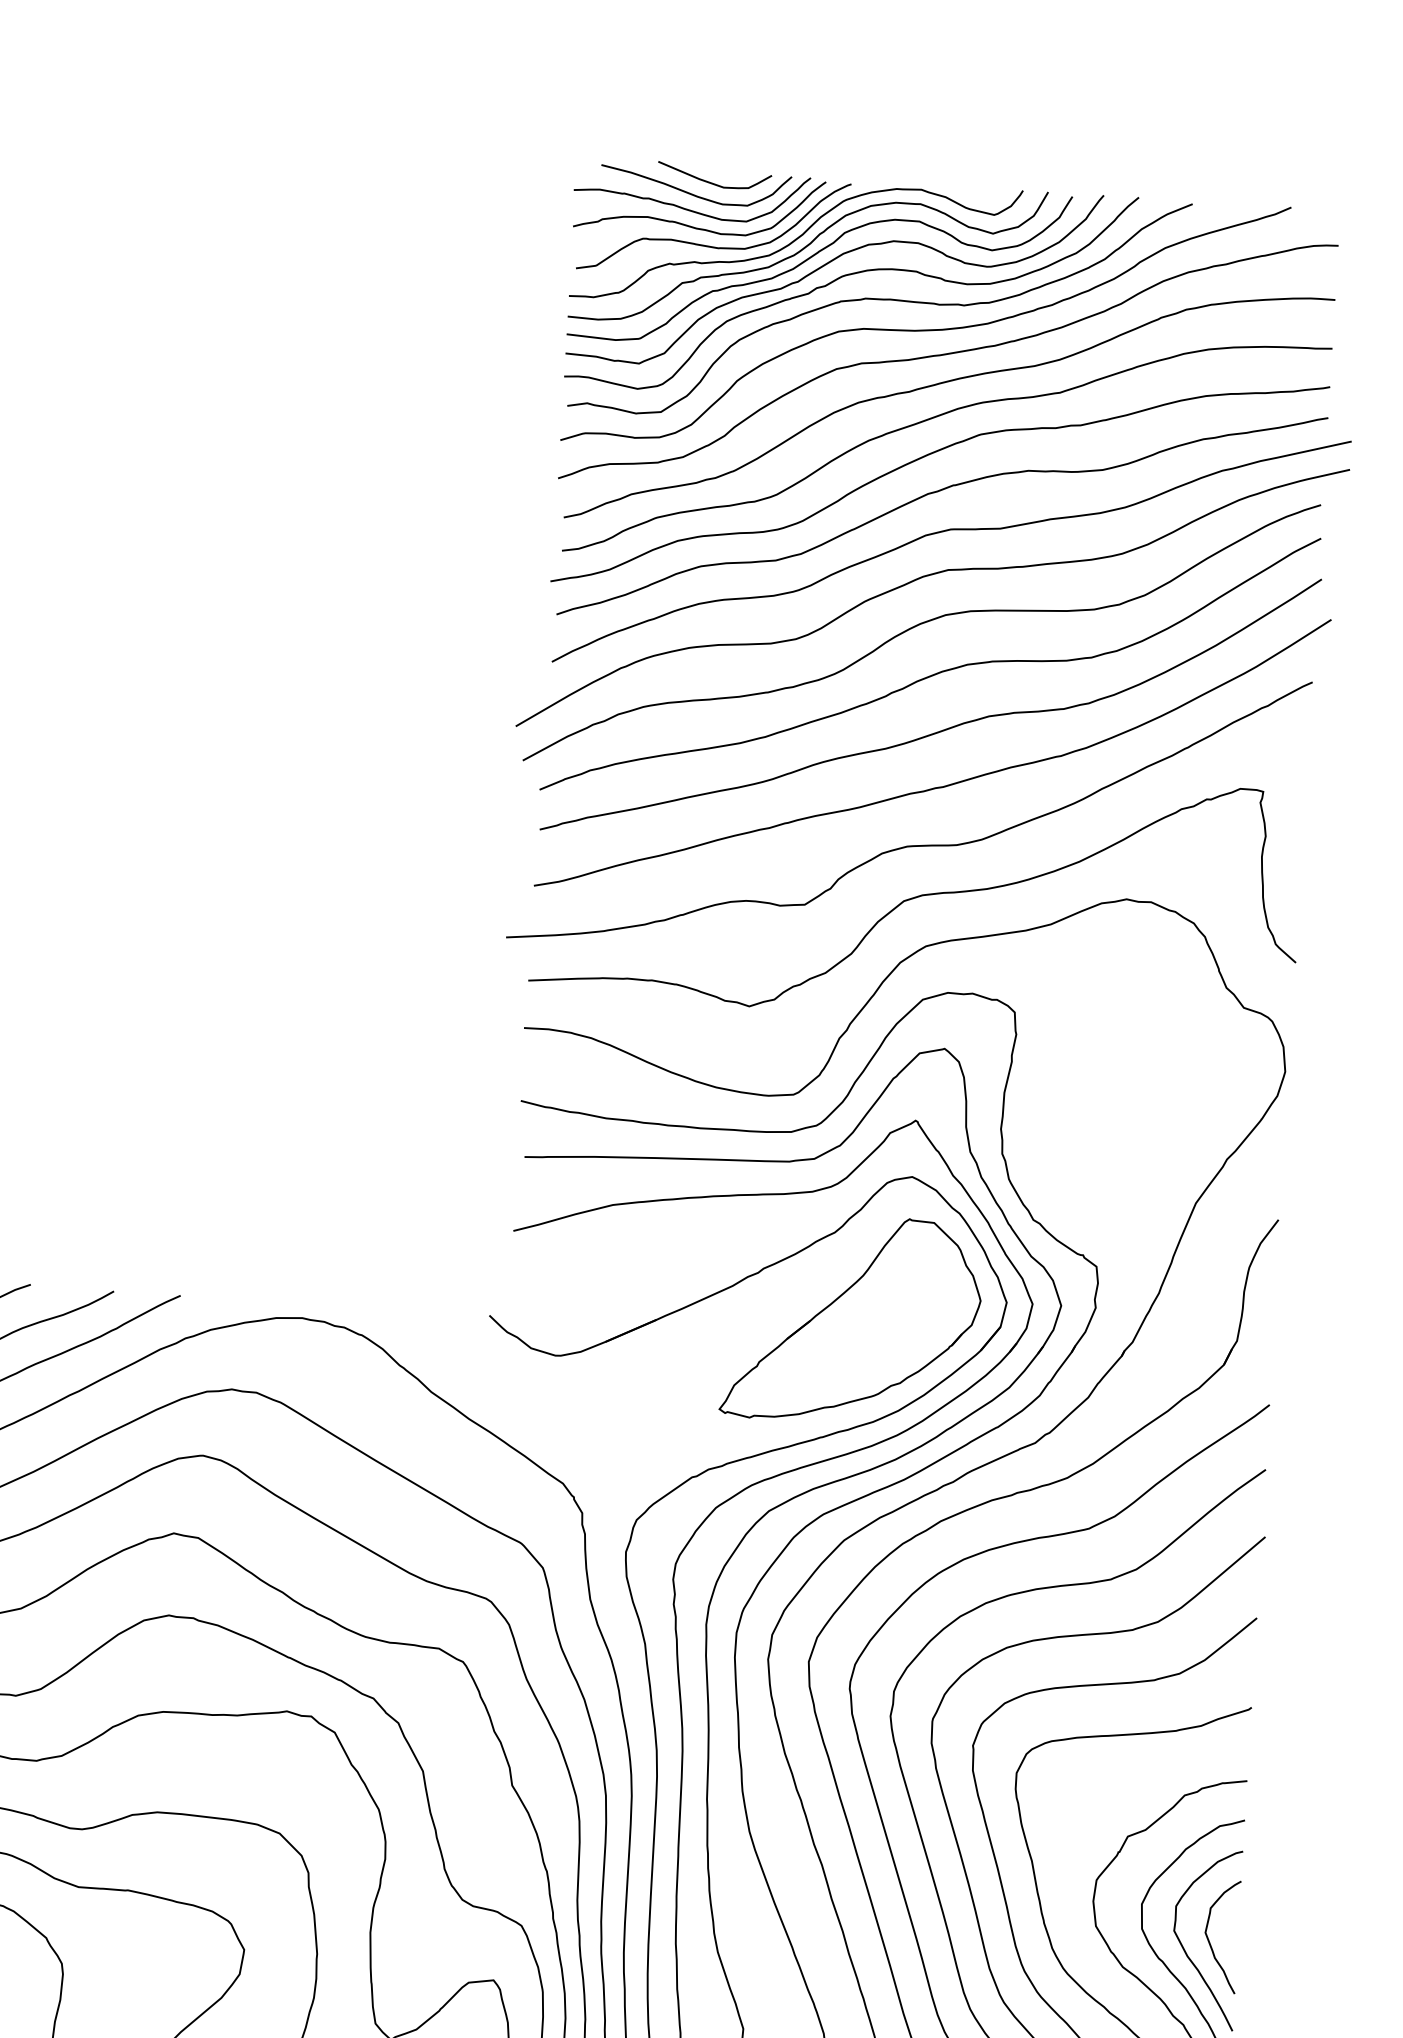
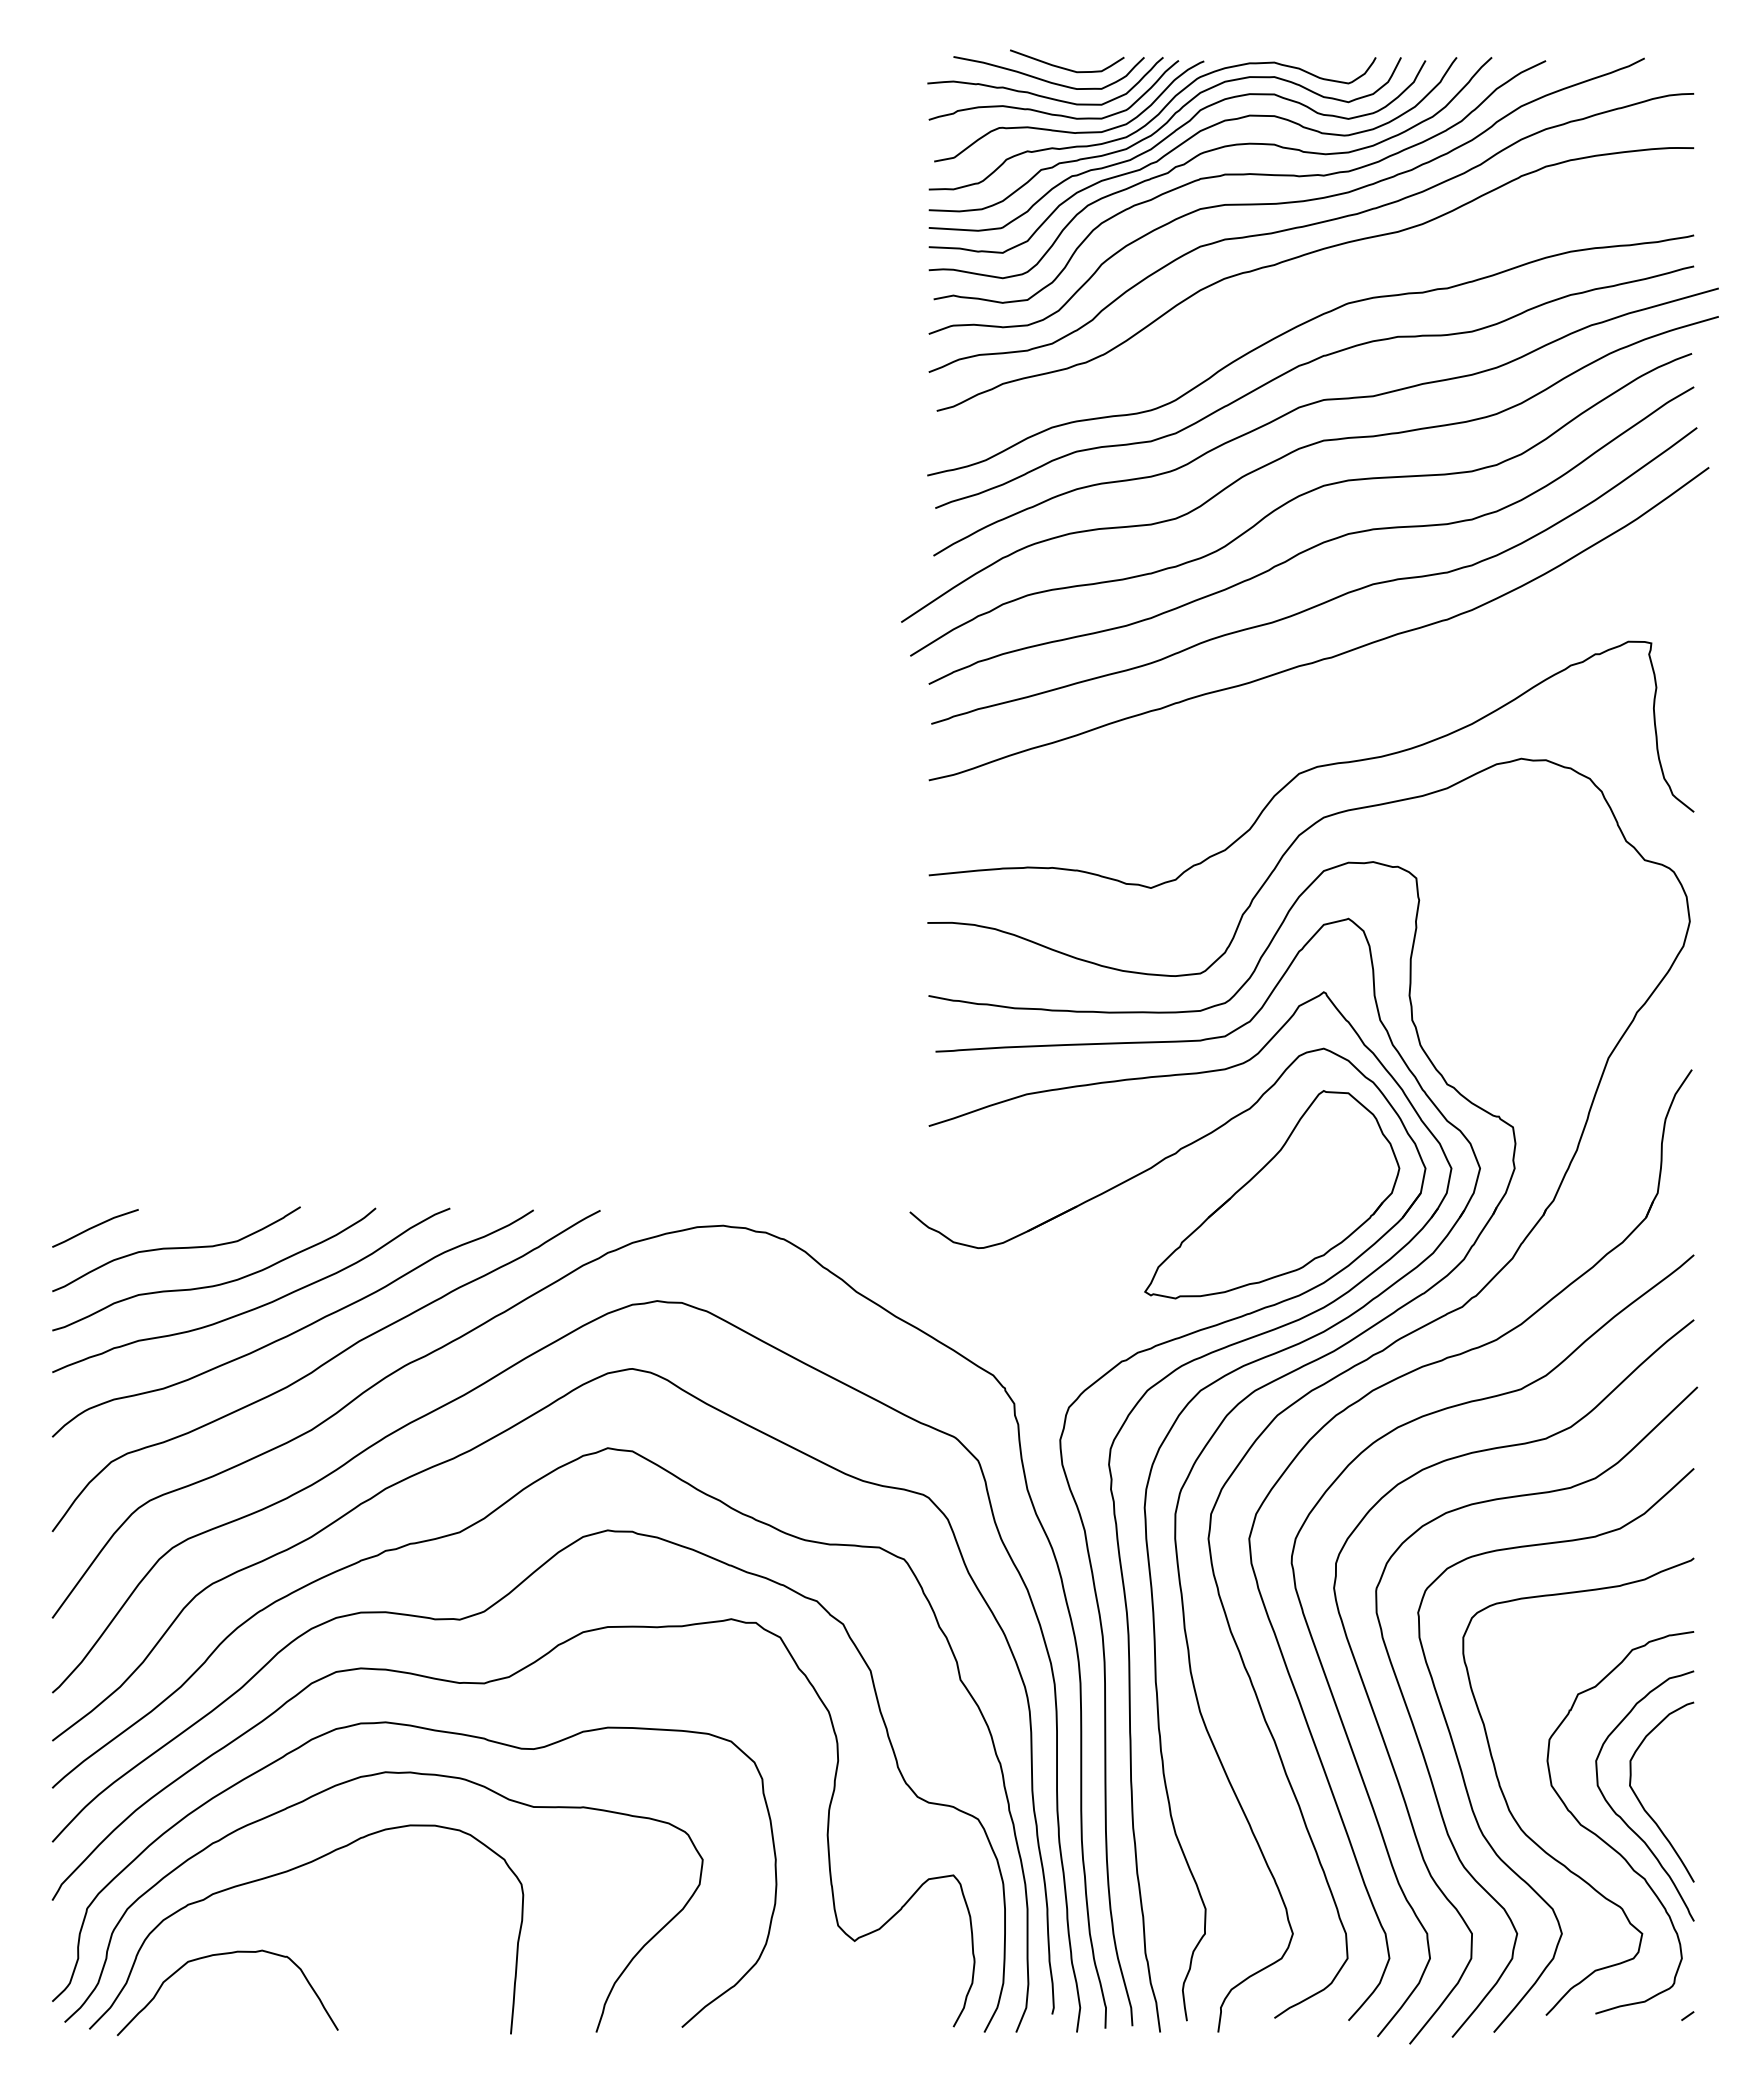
curve: (933, 418) -> (1300, 290), removed
curve: (909, 845) -> (1301, 717), removed
curve: (1210, 1941) -> (1666, 1794), removed

